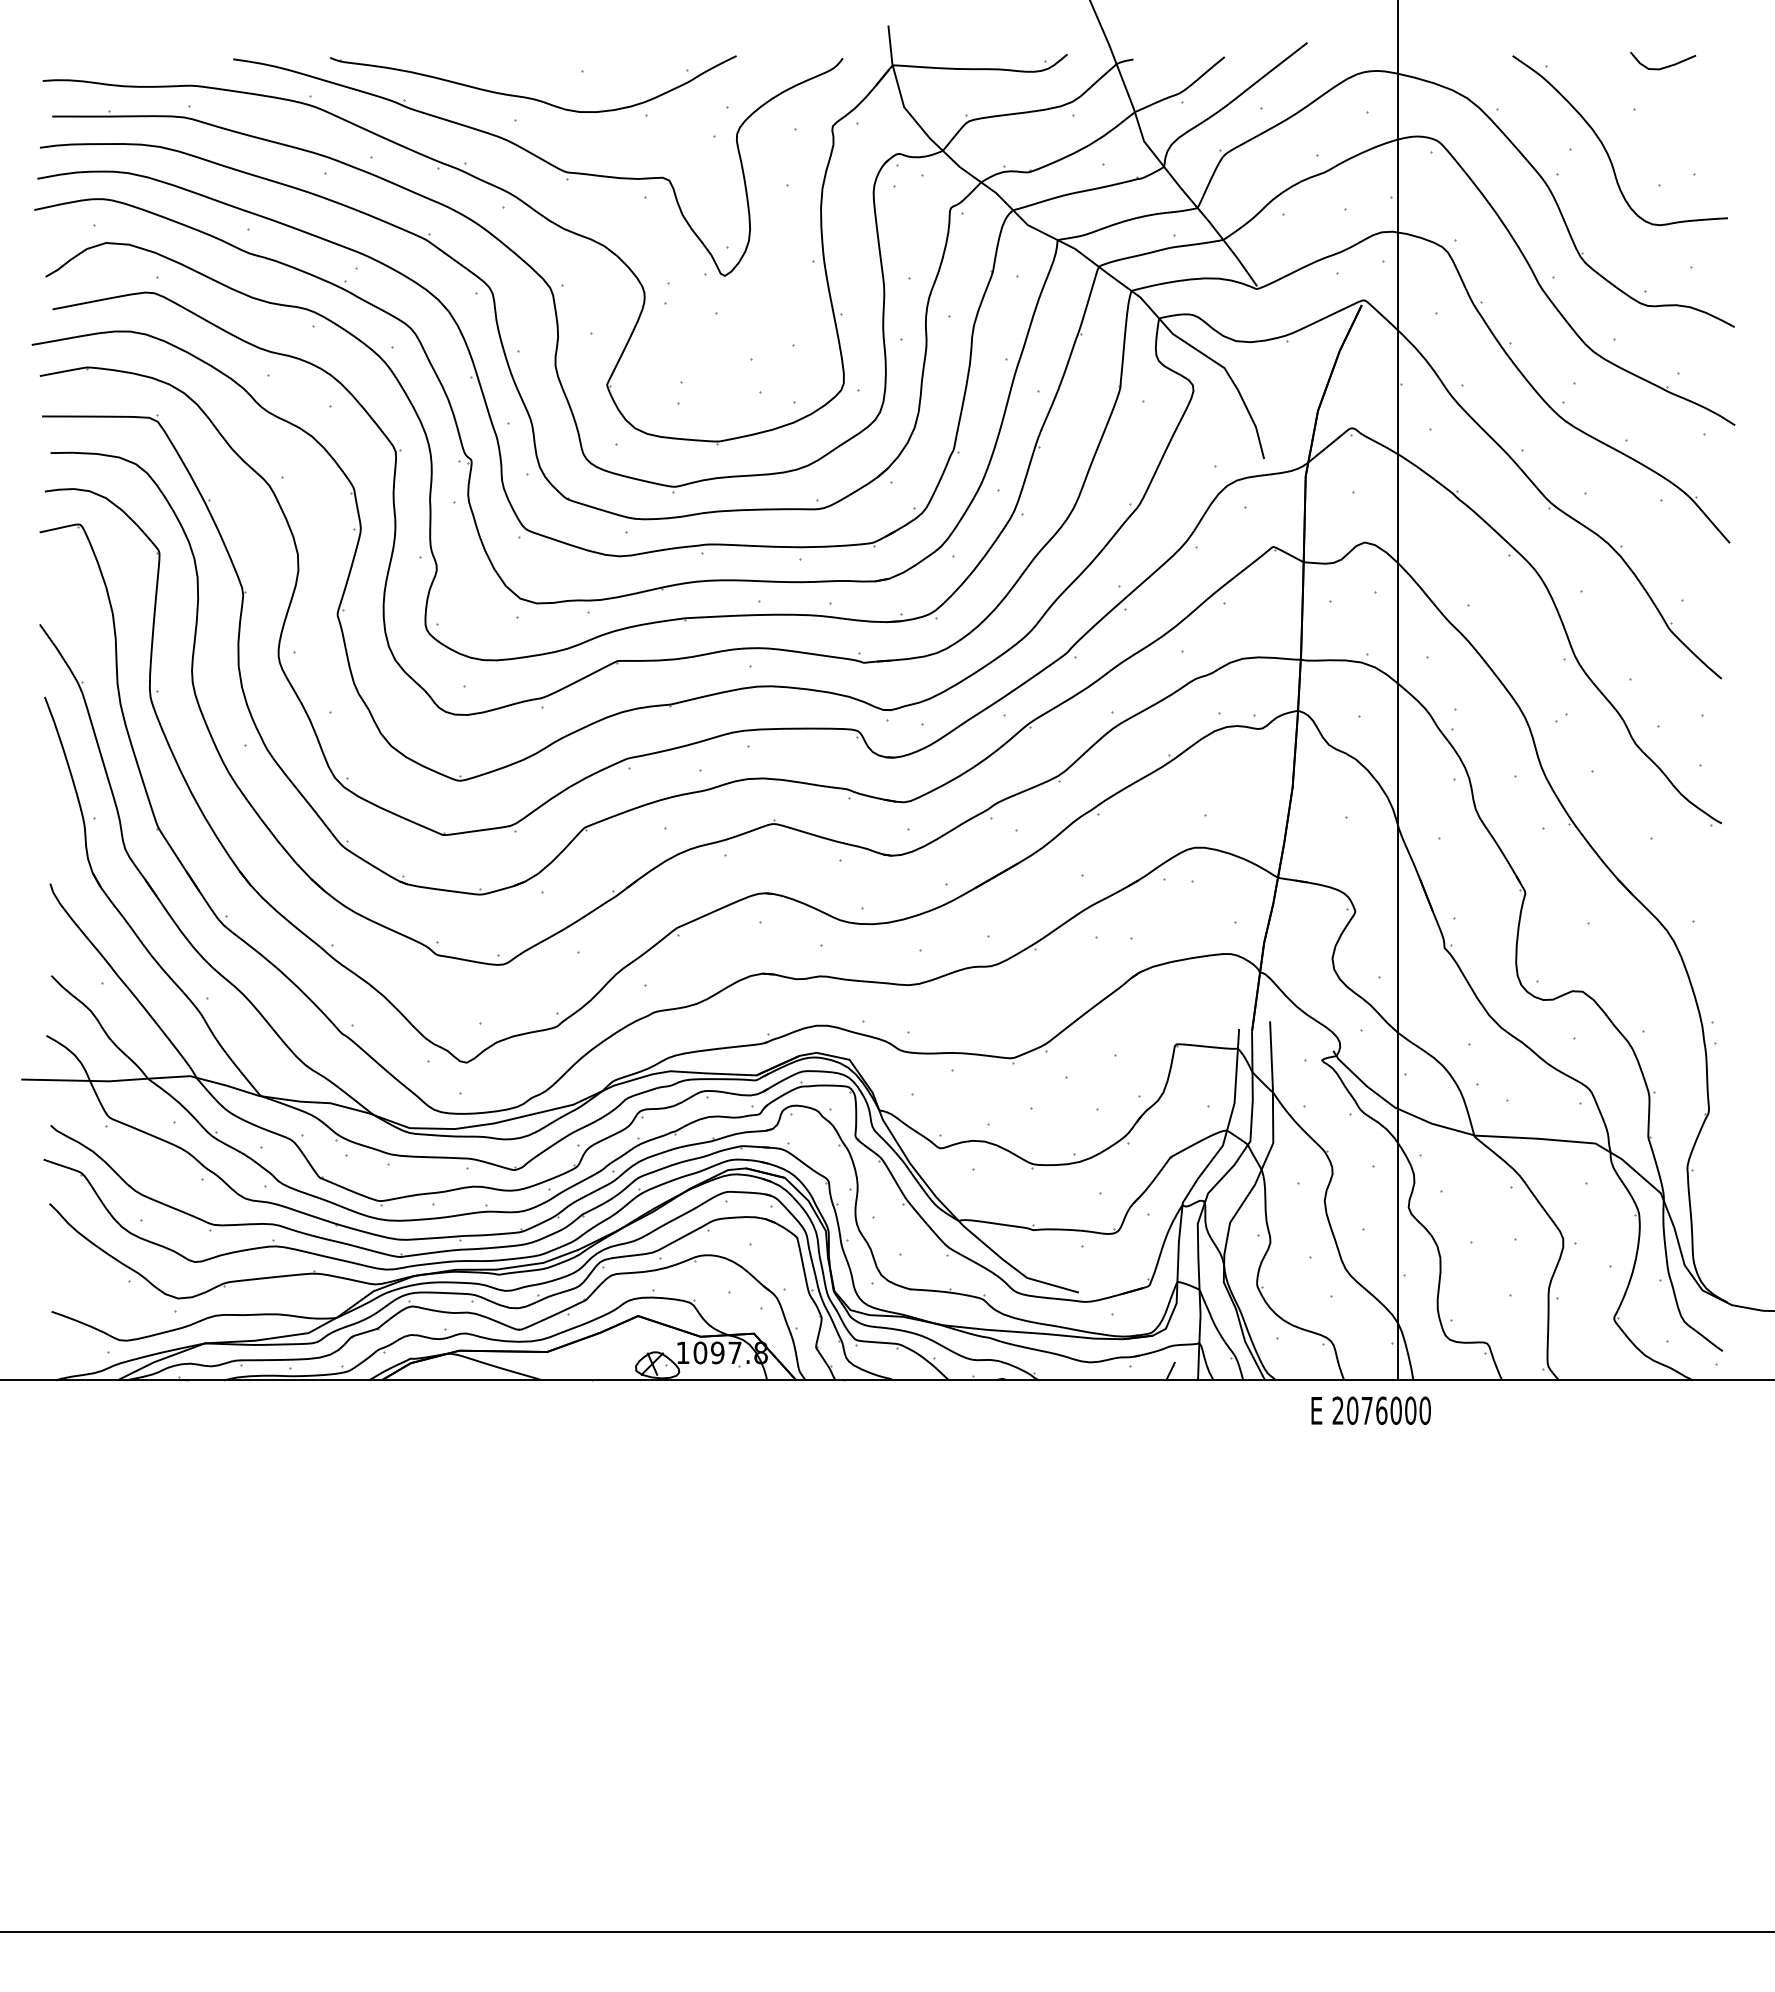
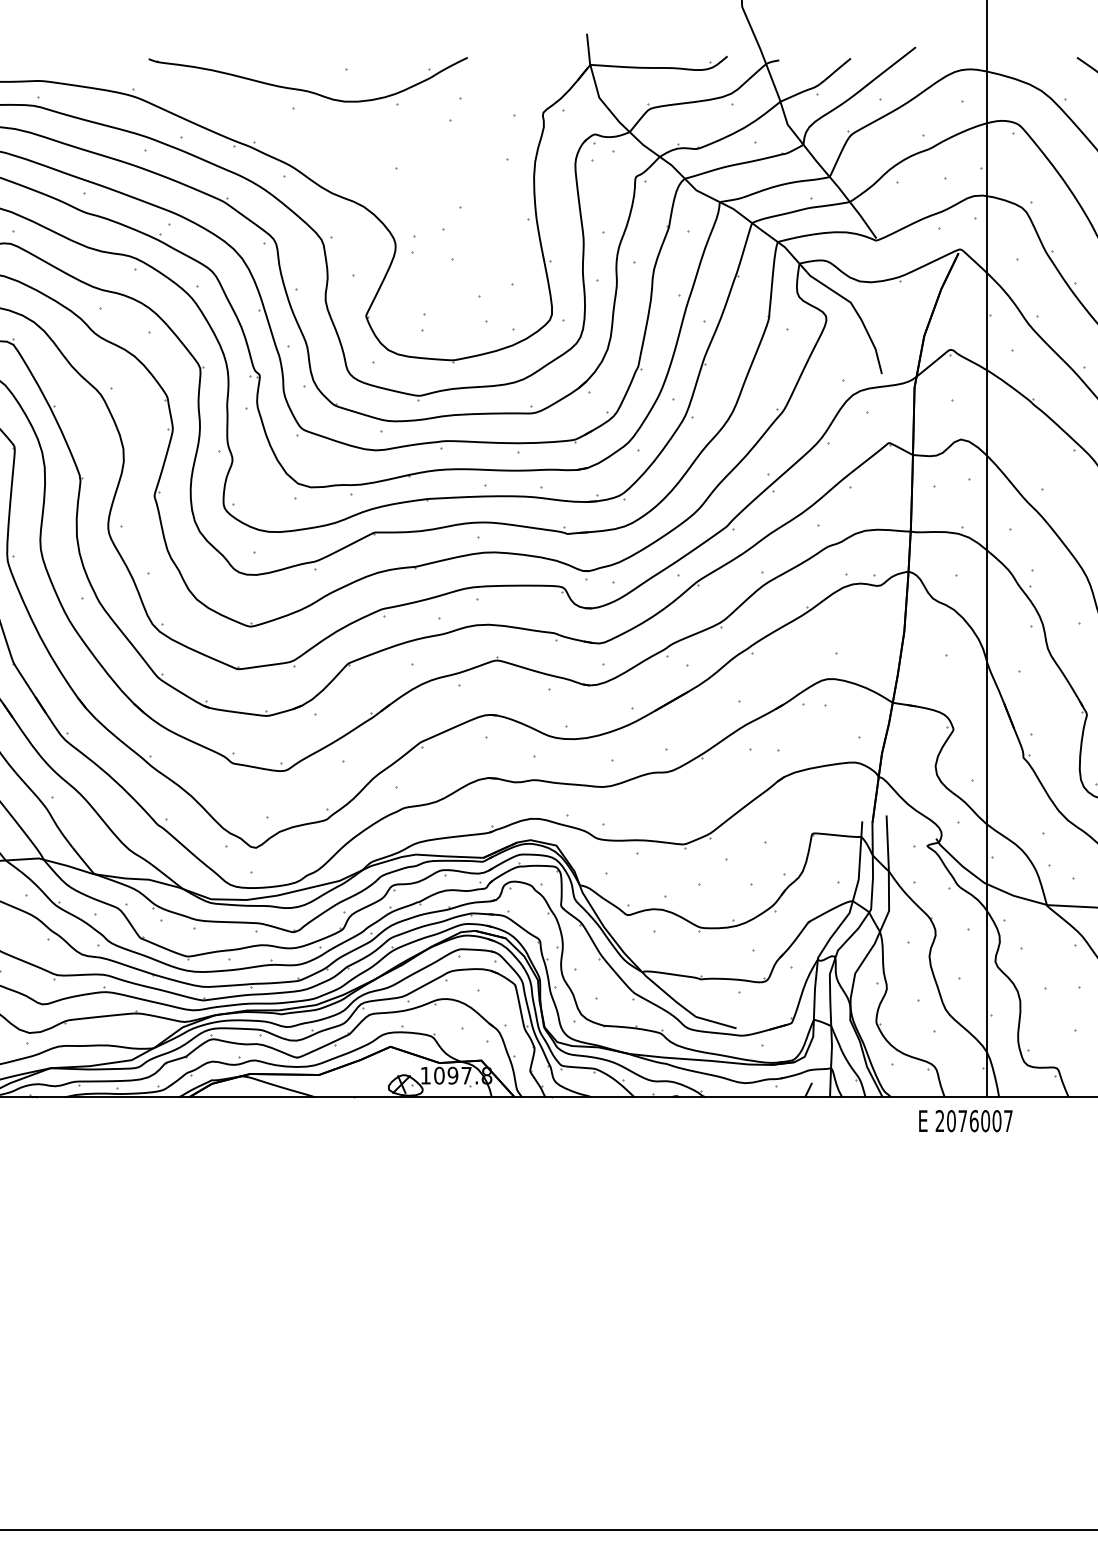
part: (541, 160) -> (314, 139), removed
text: (1424, 1410) -> (1007, 1120), 2076000 -> 2076007

